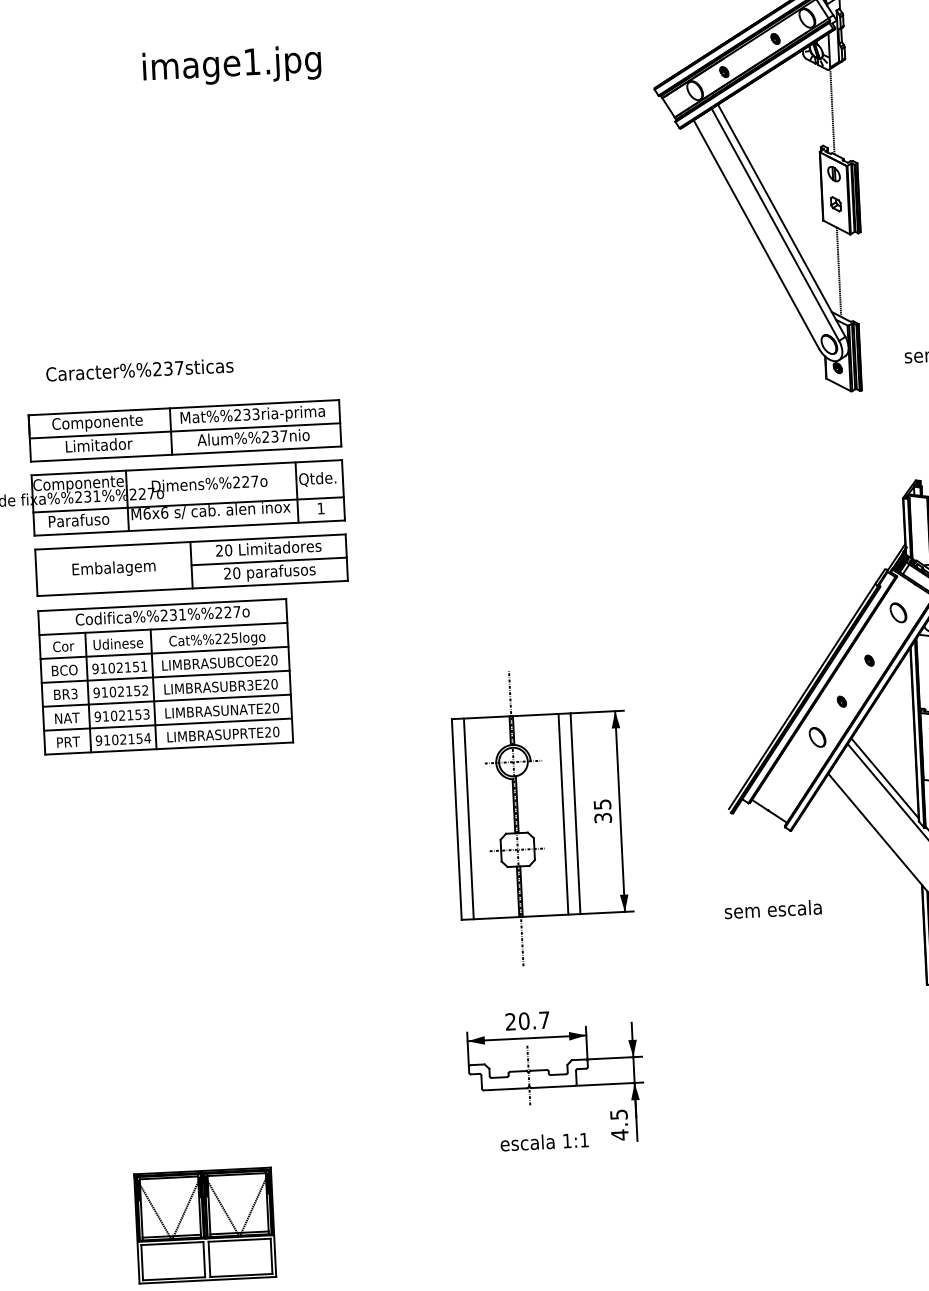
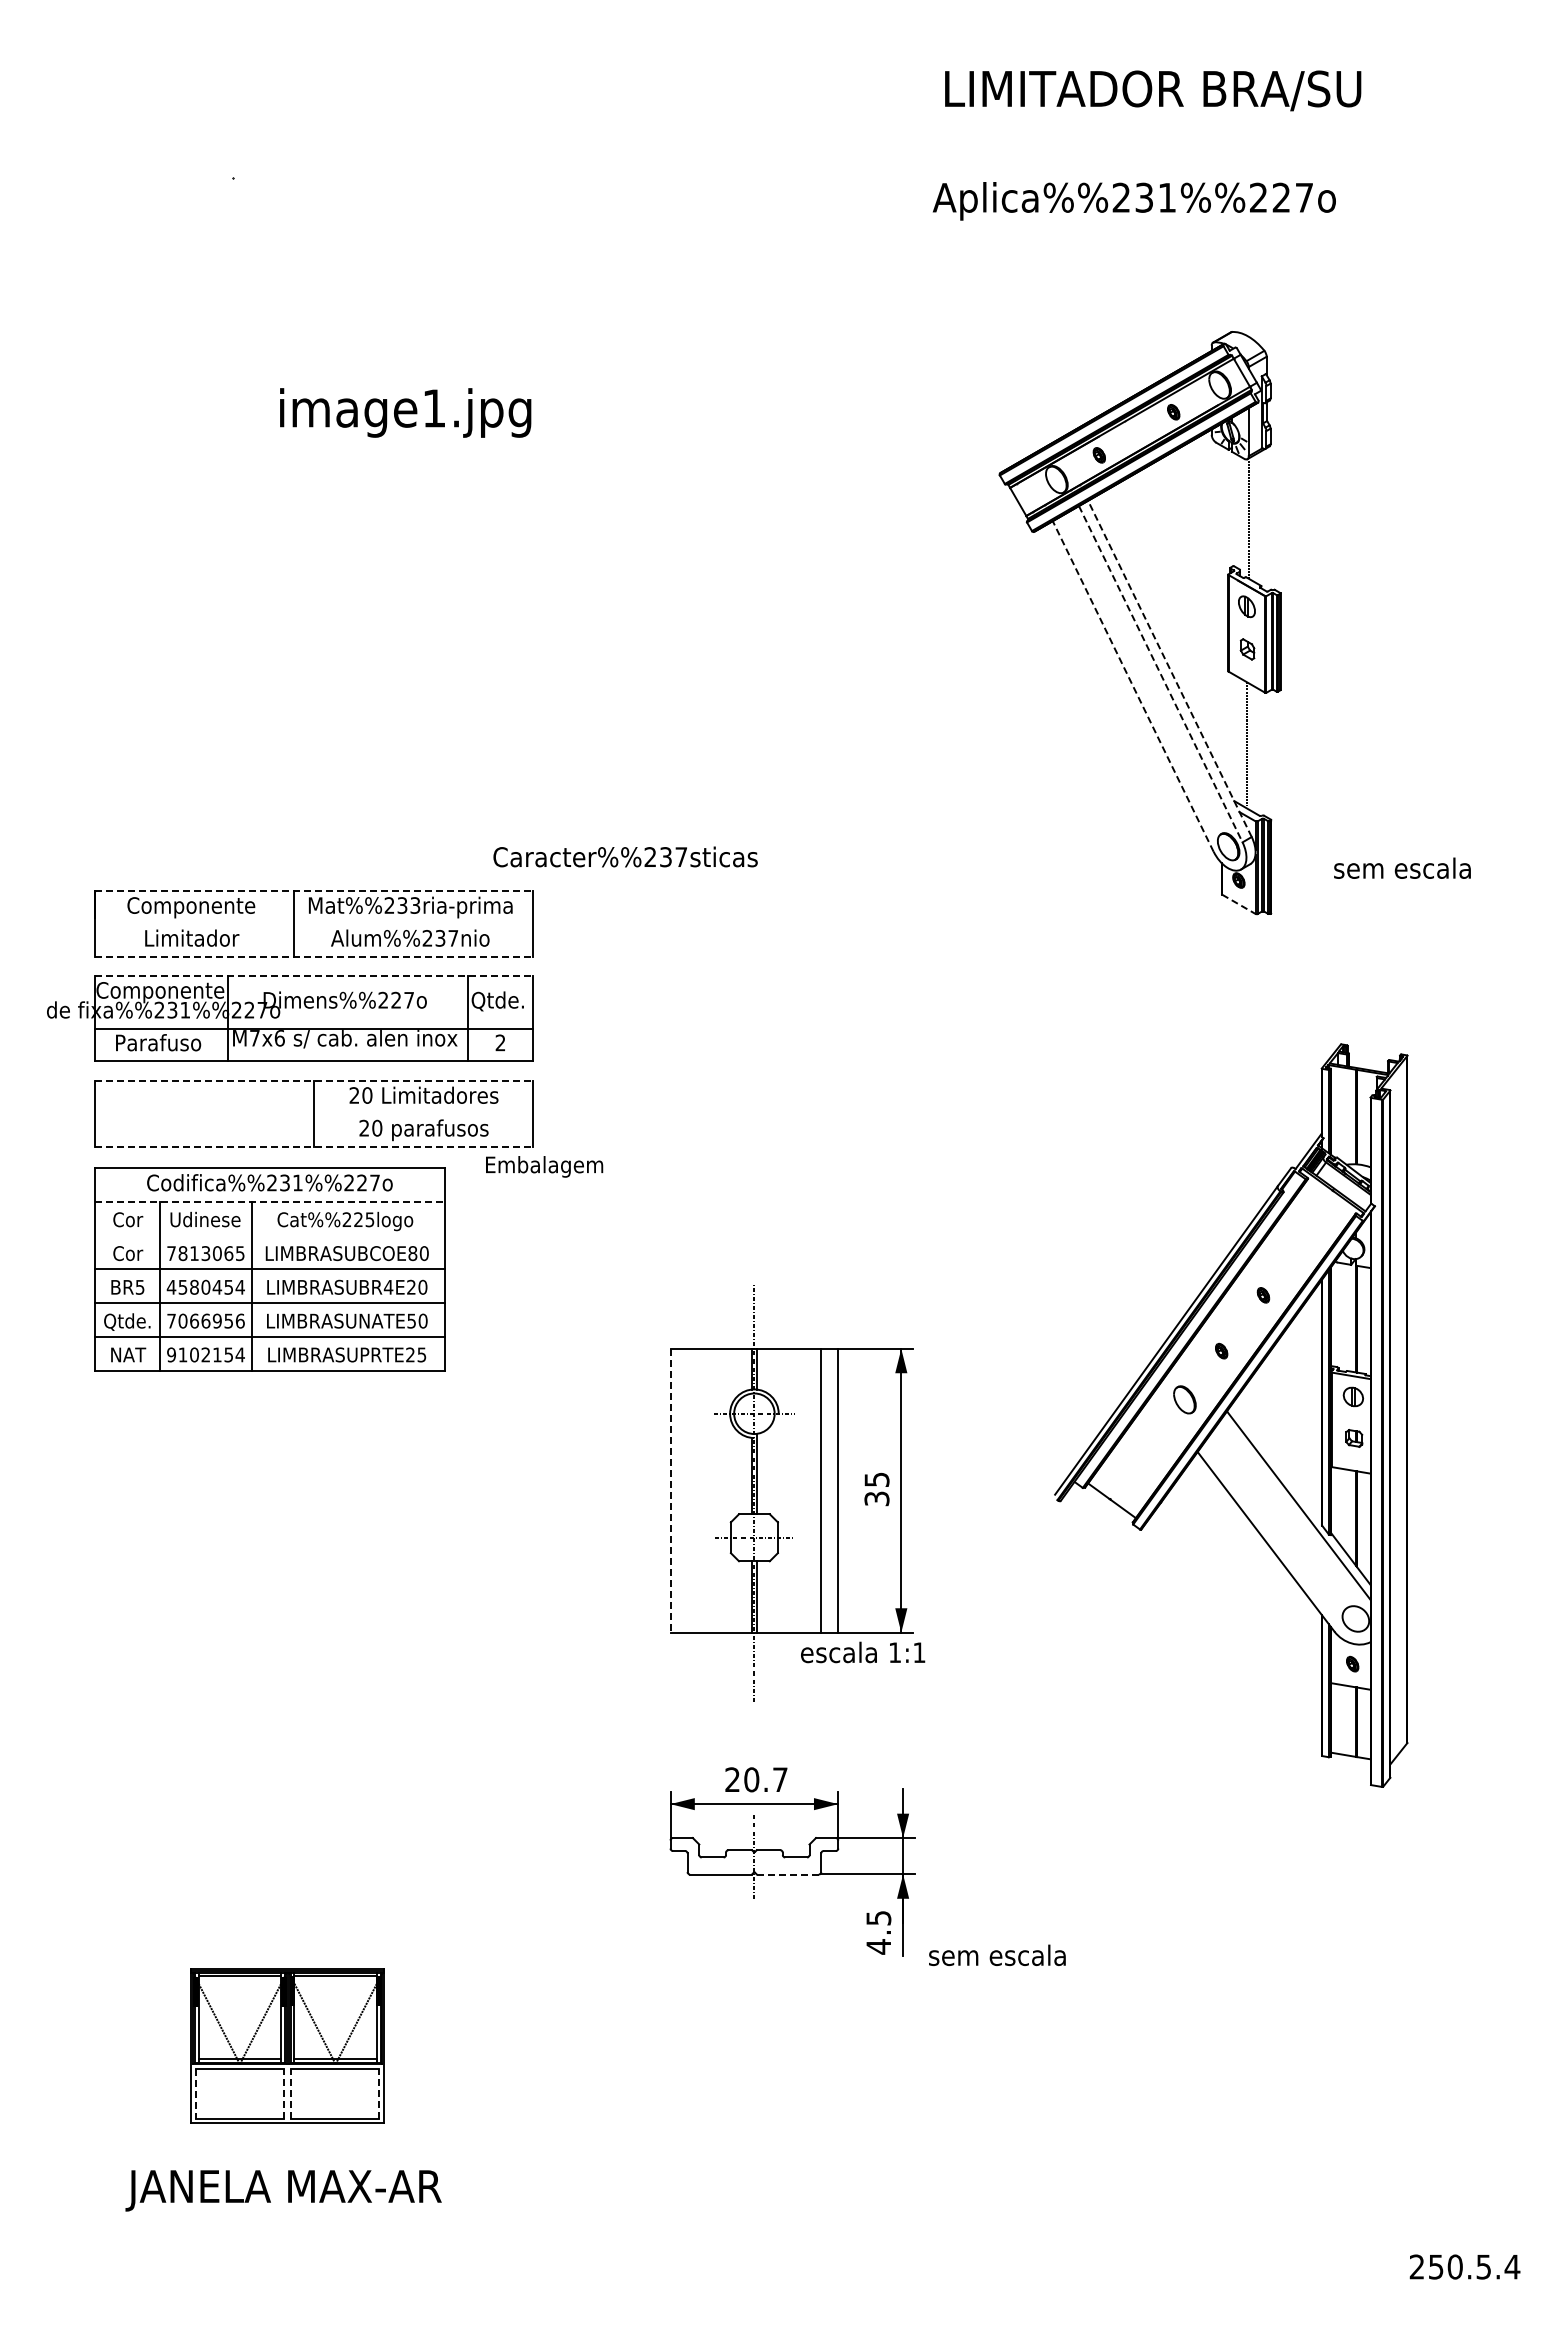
line: (781, 220) -> (1169, 668), solid -> dashed
line: (775, 225) -> (1160, 674), solid -> dashed
line: (756, 234) -> (1133, 686), solid -> dashed
text: (139, 369) -> (625, 856), moved
line: (839, 385) -> (1239, 904), solid -> dashed
line: (184, 407) -> (314, 891), solid -> dashed
line: (184, 431) -> (313, 924), removed
line: (186, 453) -> (314, 956), solid -> dashed
line: (187, 467) -> (314, 976), solid -> dashed
text: (320, 508) -> (500, 1042), 1 -> 2
text: (147, 513) -> (255, 1038), M6x6 -> M7x6
line: (190, 542) -> (314, 1081), solid -> dashed
line: (268, 561) -> (423, 1113), removed
text: (114, 568) -> (544, 1166), moved
line: (192, 588) -> (314, 1146), solid -> dashed
part: (898, 612) -> (1307, 1229), removed
line: (163, 628) -> (270, 1201), solid -> dashed
line: (164, 652) -> (269, 1235), removed
text: (266, 660) -> (412, 1253), LIMBRASUBCOE20 -> LIMBRASUBCOE80
text: (119, 667) -> (205, 1253), 9102151 -> 7813065
text: (65, 670) -> (128, 1253), BCO -> Cor
text: (250, 684) -> (388, 1286), LIMBRASUBR3E20 -> LIMBRASUBR4E20
text: (120, 691) -> (205, 1286), 9102152 -> 4580454
text: (74, 693) -> (140, 1286), BR3 -> BR5
text: (267, 708) -> (411, 1320), LIMBRASUNATE20 -> LIMBRASUNATE50
text: (121, 715) -> (205, 1320), 9102153 -> 7066956
text: (66, 718) -> (127, 1321), NAT -> Qtde.
text: (275, 731) -> (421, 1354), LIMBRASUPRTE20 -> LIMBRASUPRTE25
text: (68, 741) -> (128, 1354), PRT -> NAT
line: (884, 777) -> (1276, 1461), removed
line: (468, 818) -> (687, 1490), removed
line: (456, 819) -> (670, 1490), solid -> dashed
text: (773, 908) -> (997, 1954), moved
line: (552, 1086) -> (787, 1874), solid -> dashed
text: (544, 1141) -> (863, 1652), moved
line: (271, 1256) -> (379, 2093), solid -> dashed
line: (204, 1259) -> (284, 2093), solid -> dashed
line: (209, 1259) -> (291, 2093), solid -> dashed
line: (142, 1262) -> (196, 2093), solid -> dashed

